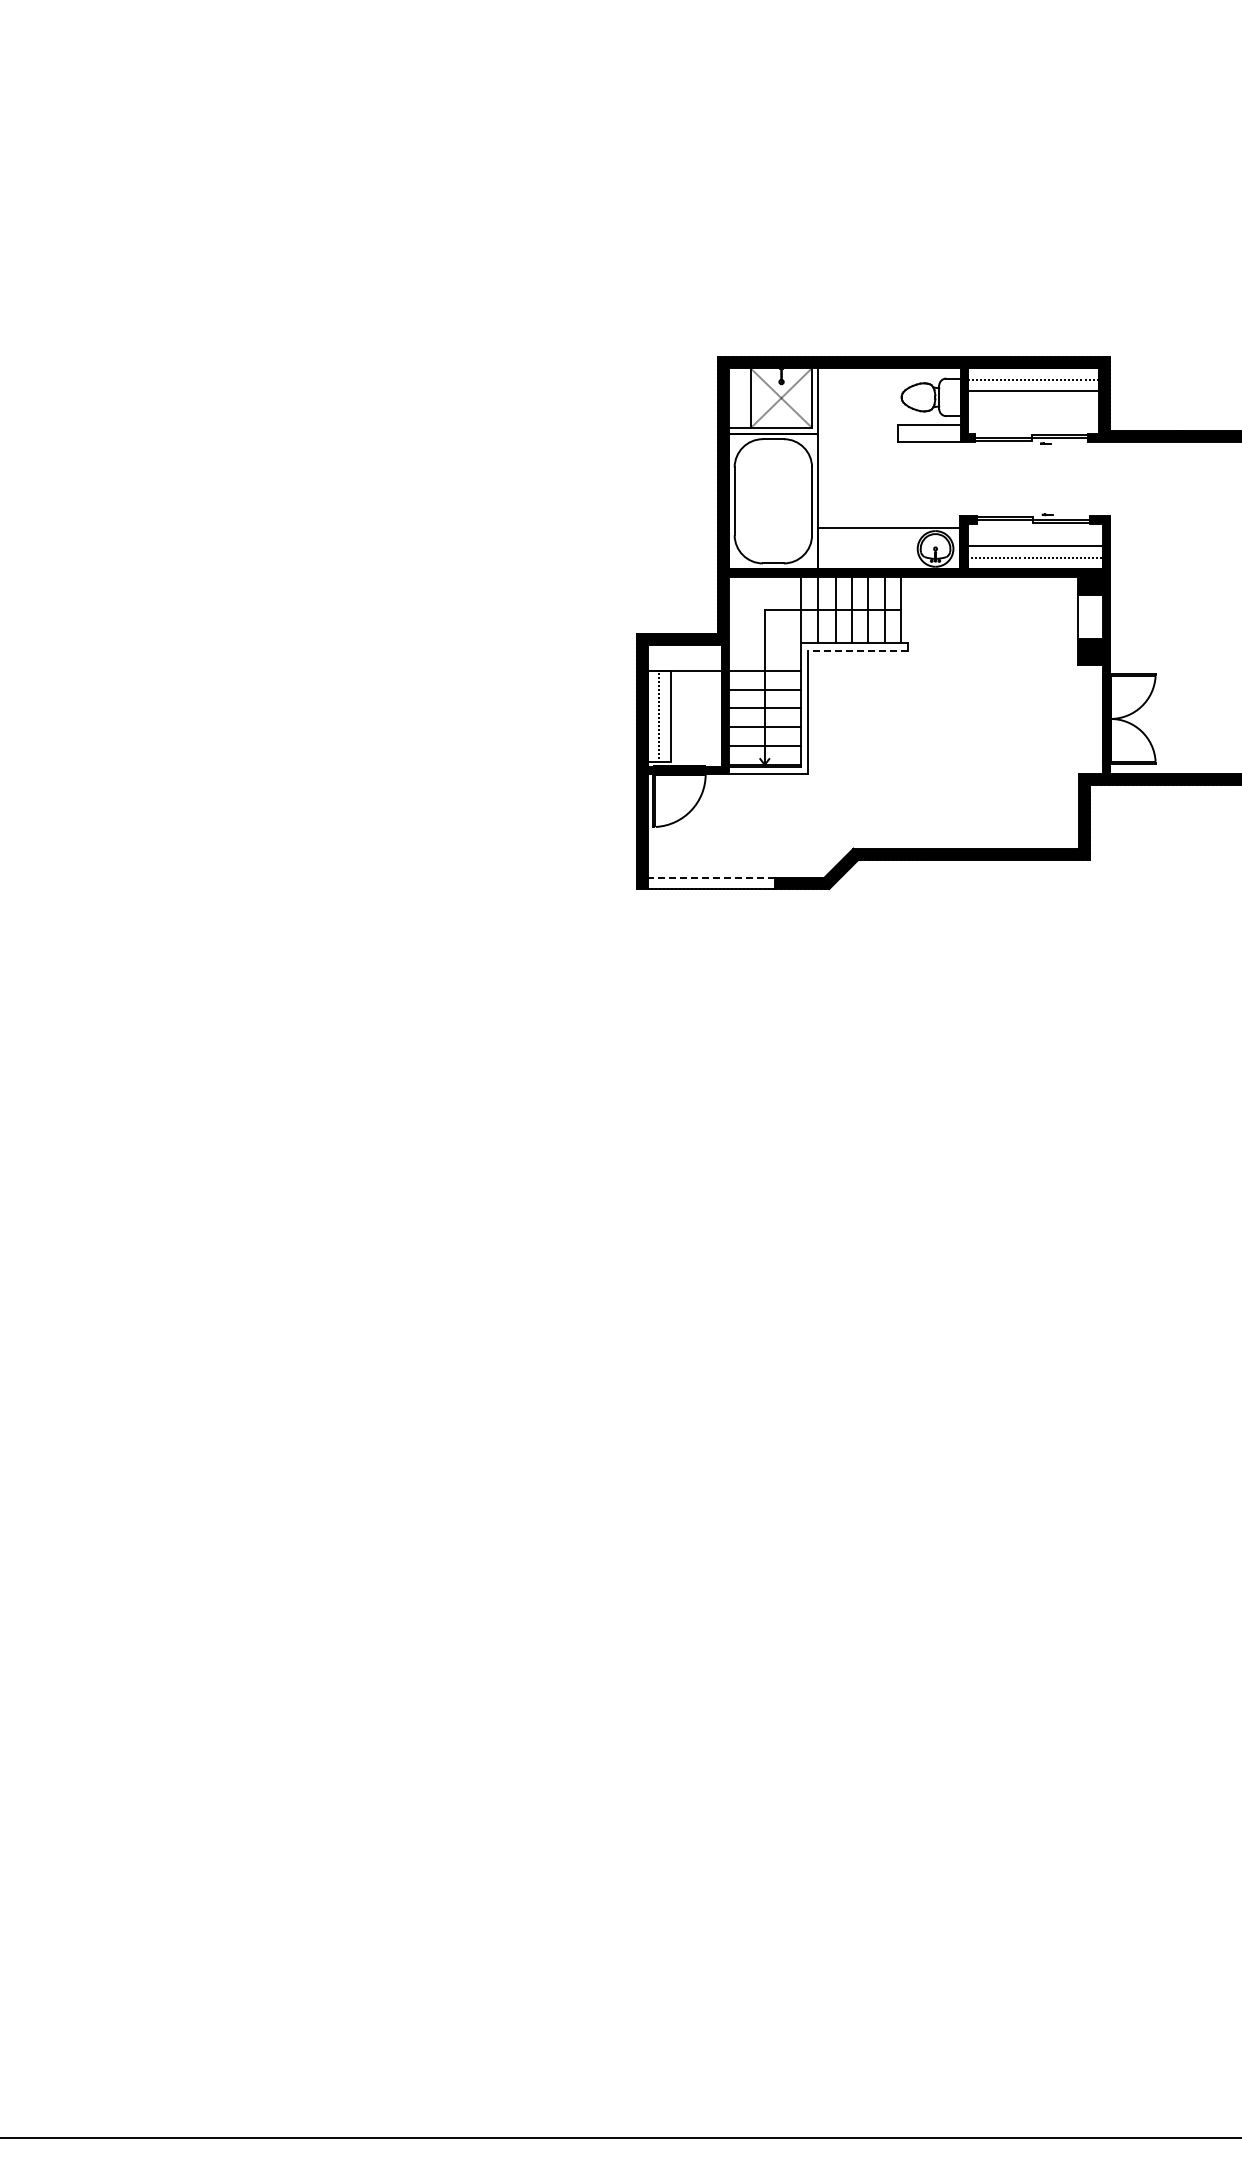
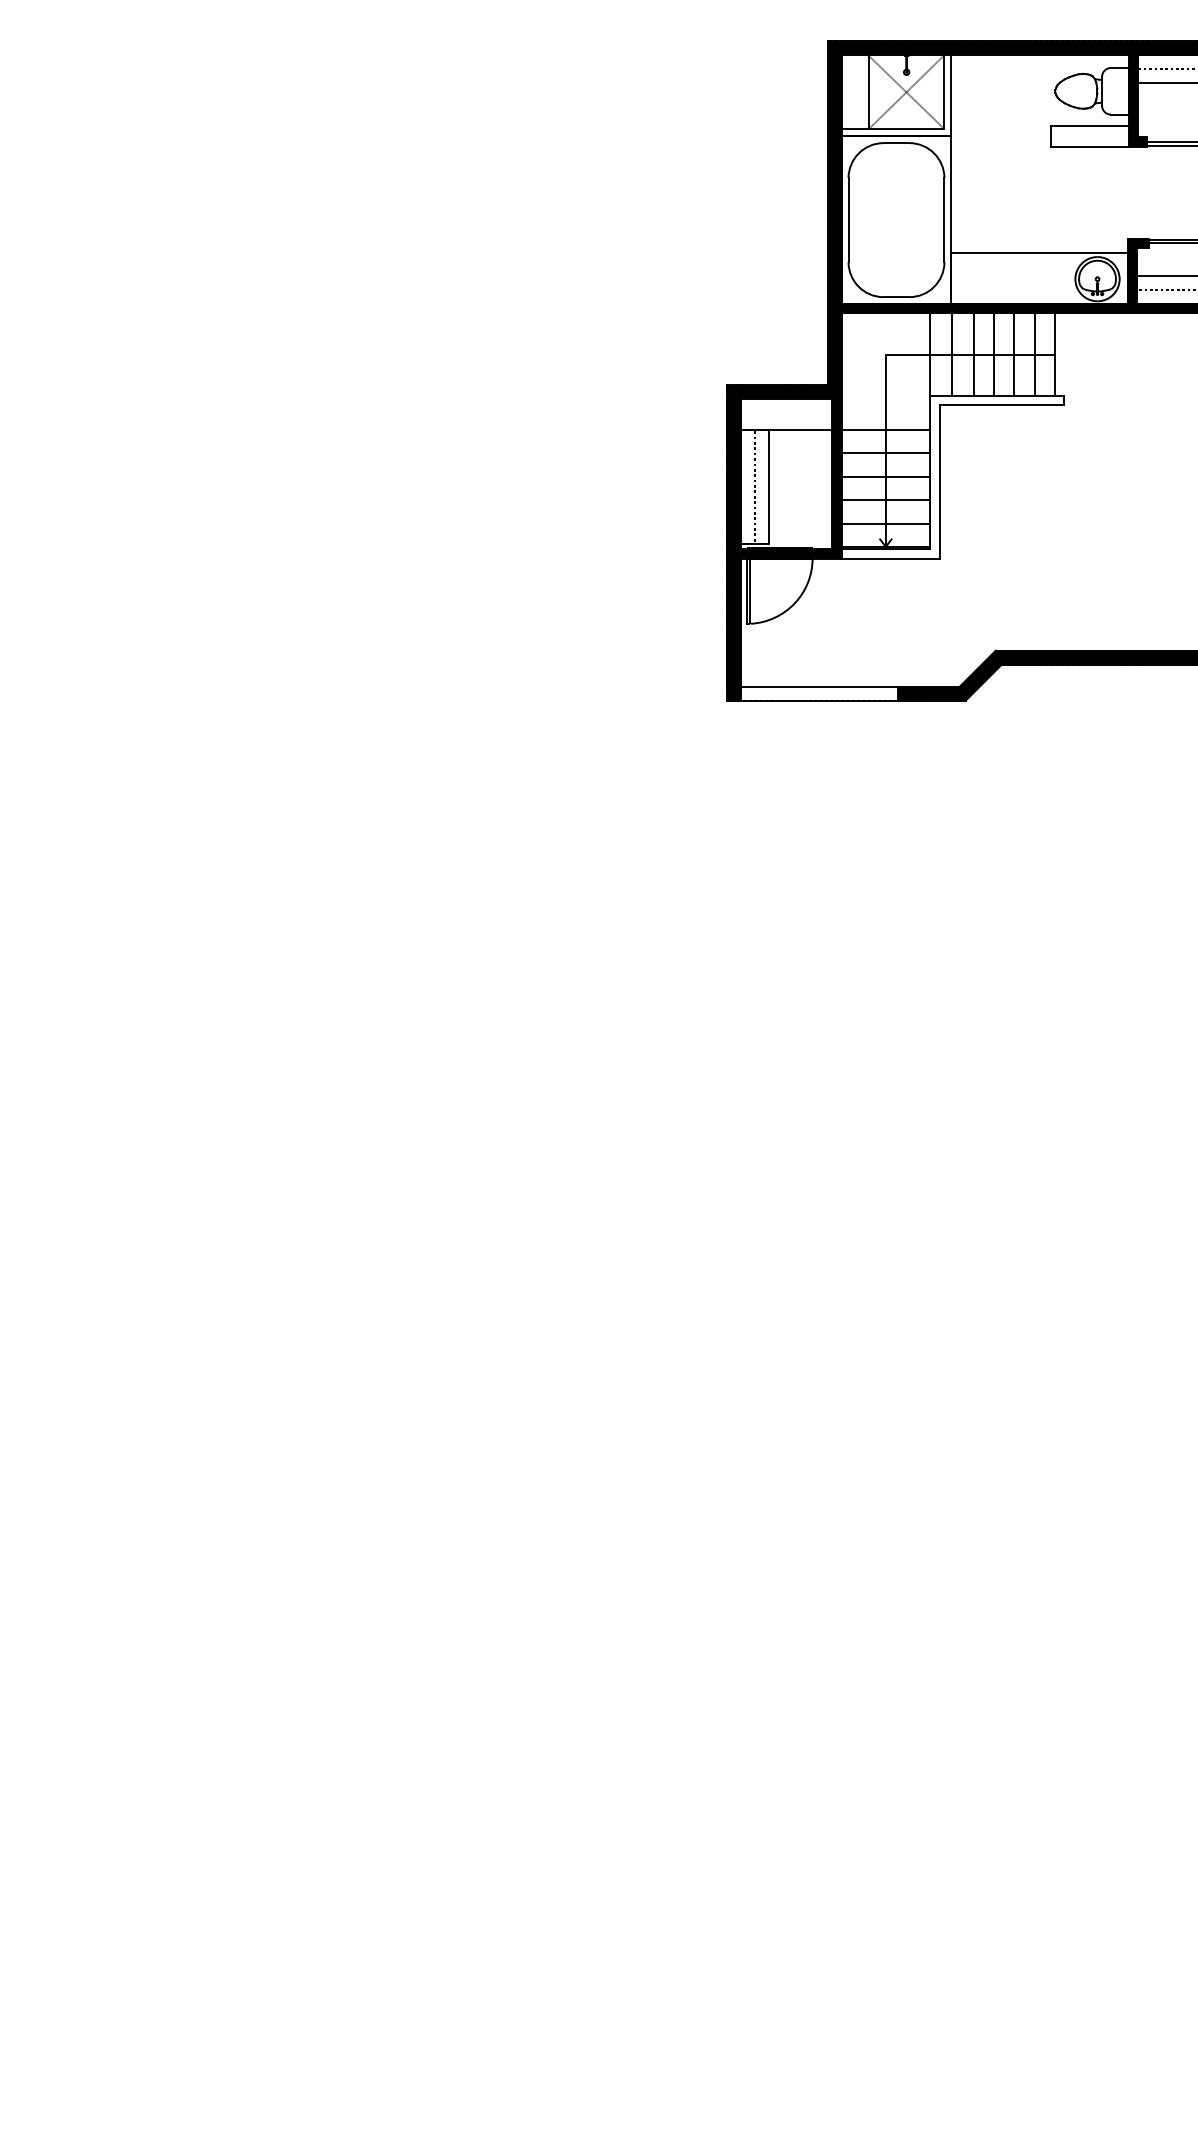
line: (857, 650) -> (1000, 405), dashed -> solid
line: (710, 877) -> (818, 686), dashed -> solid

